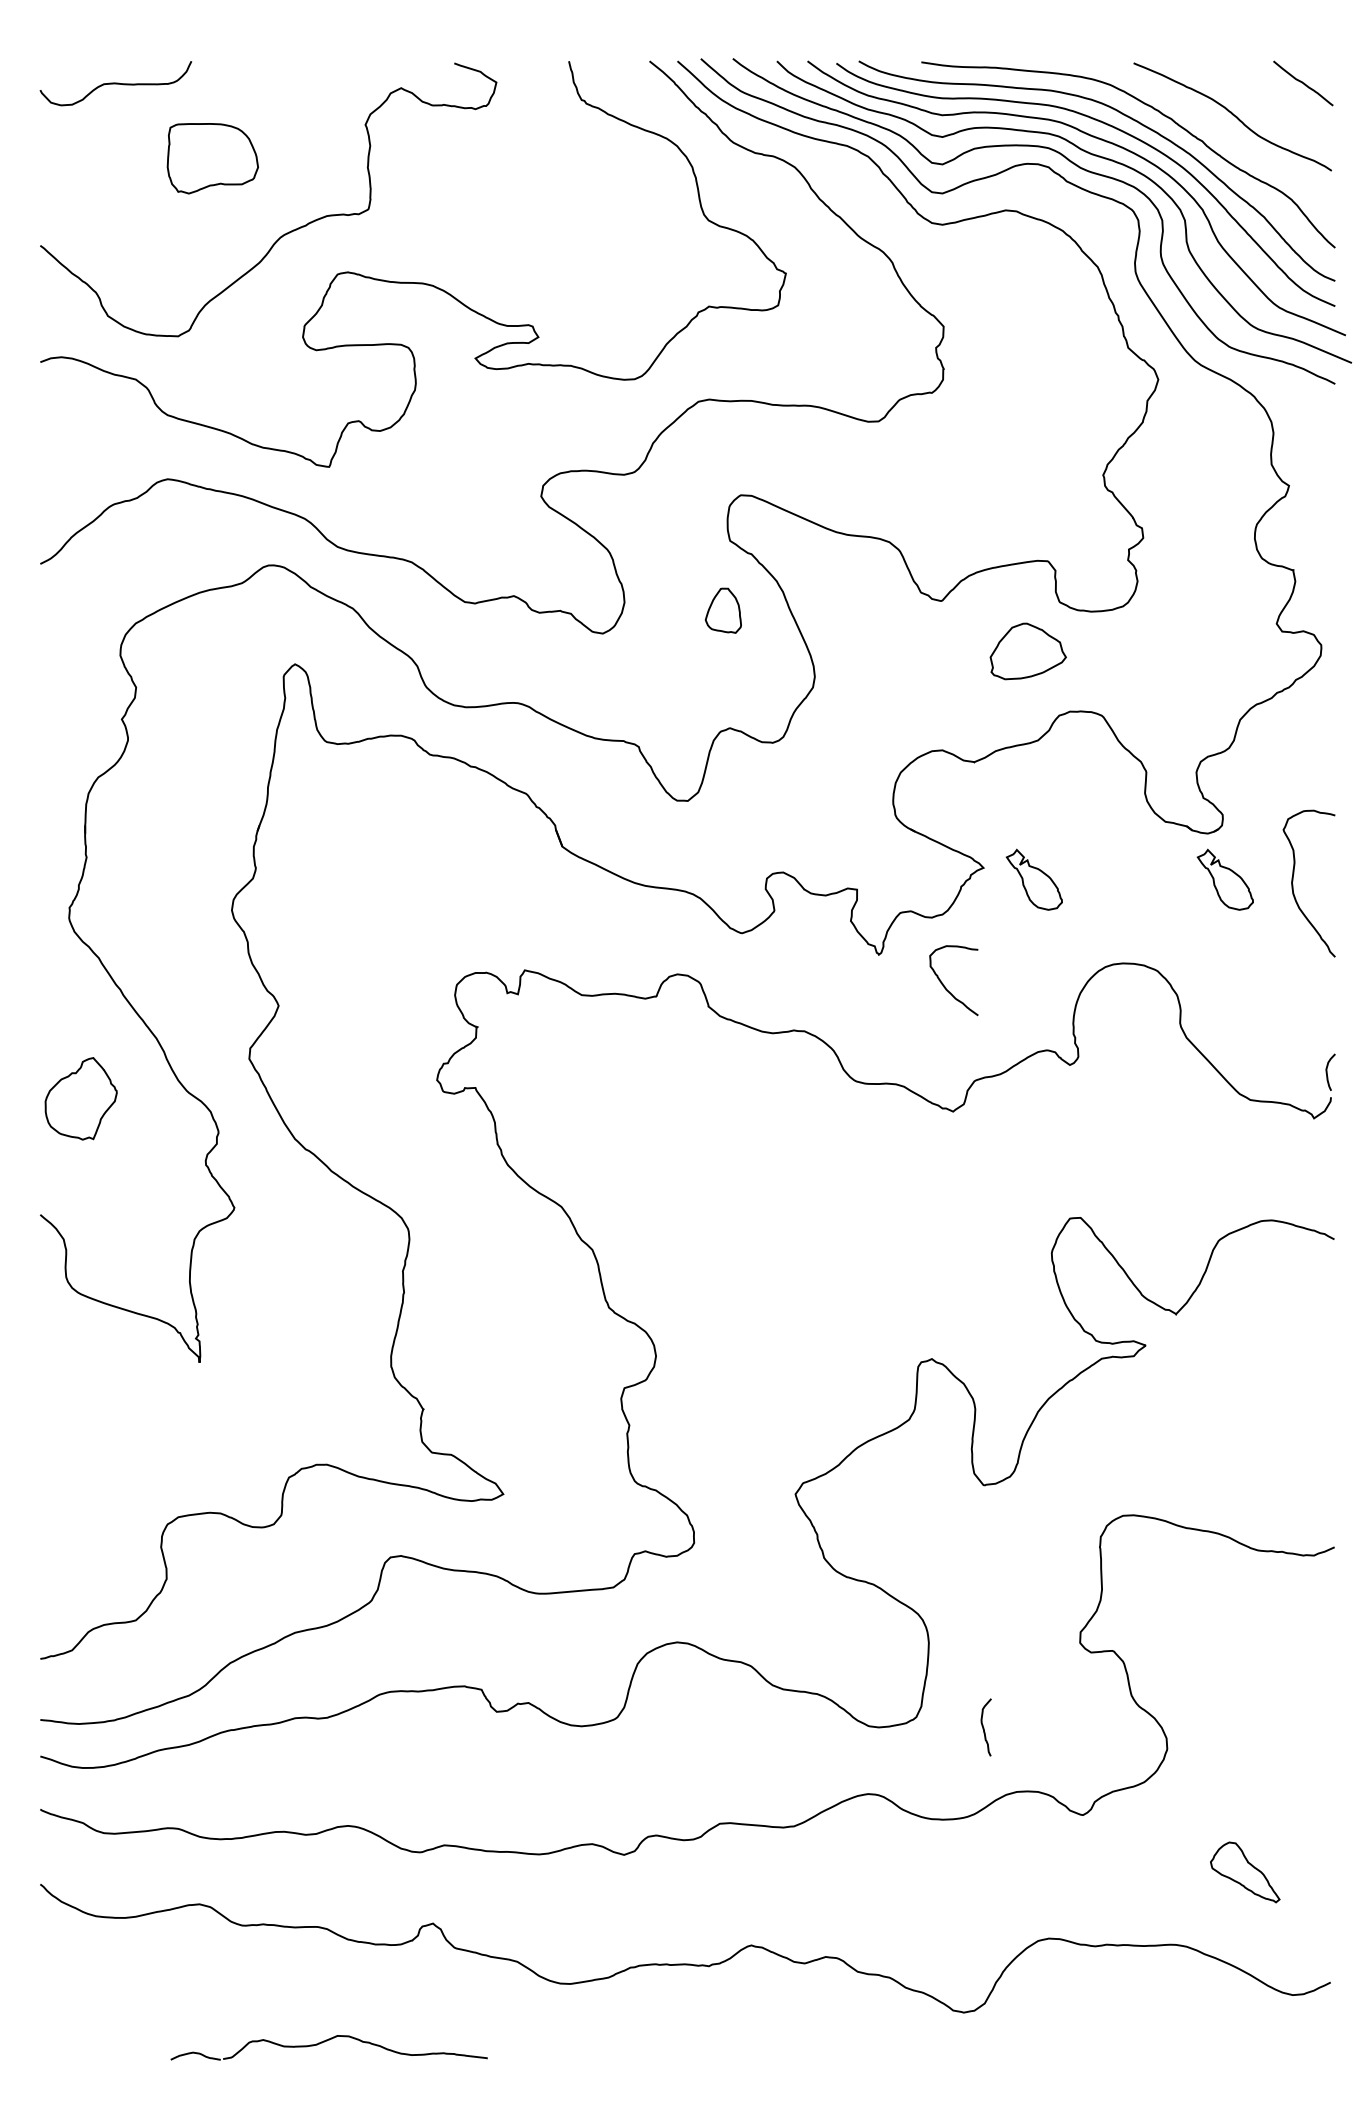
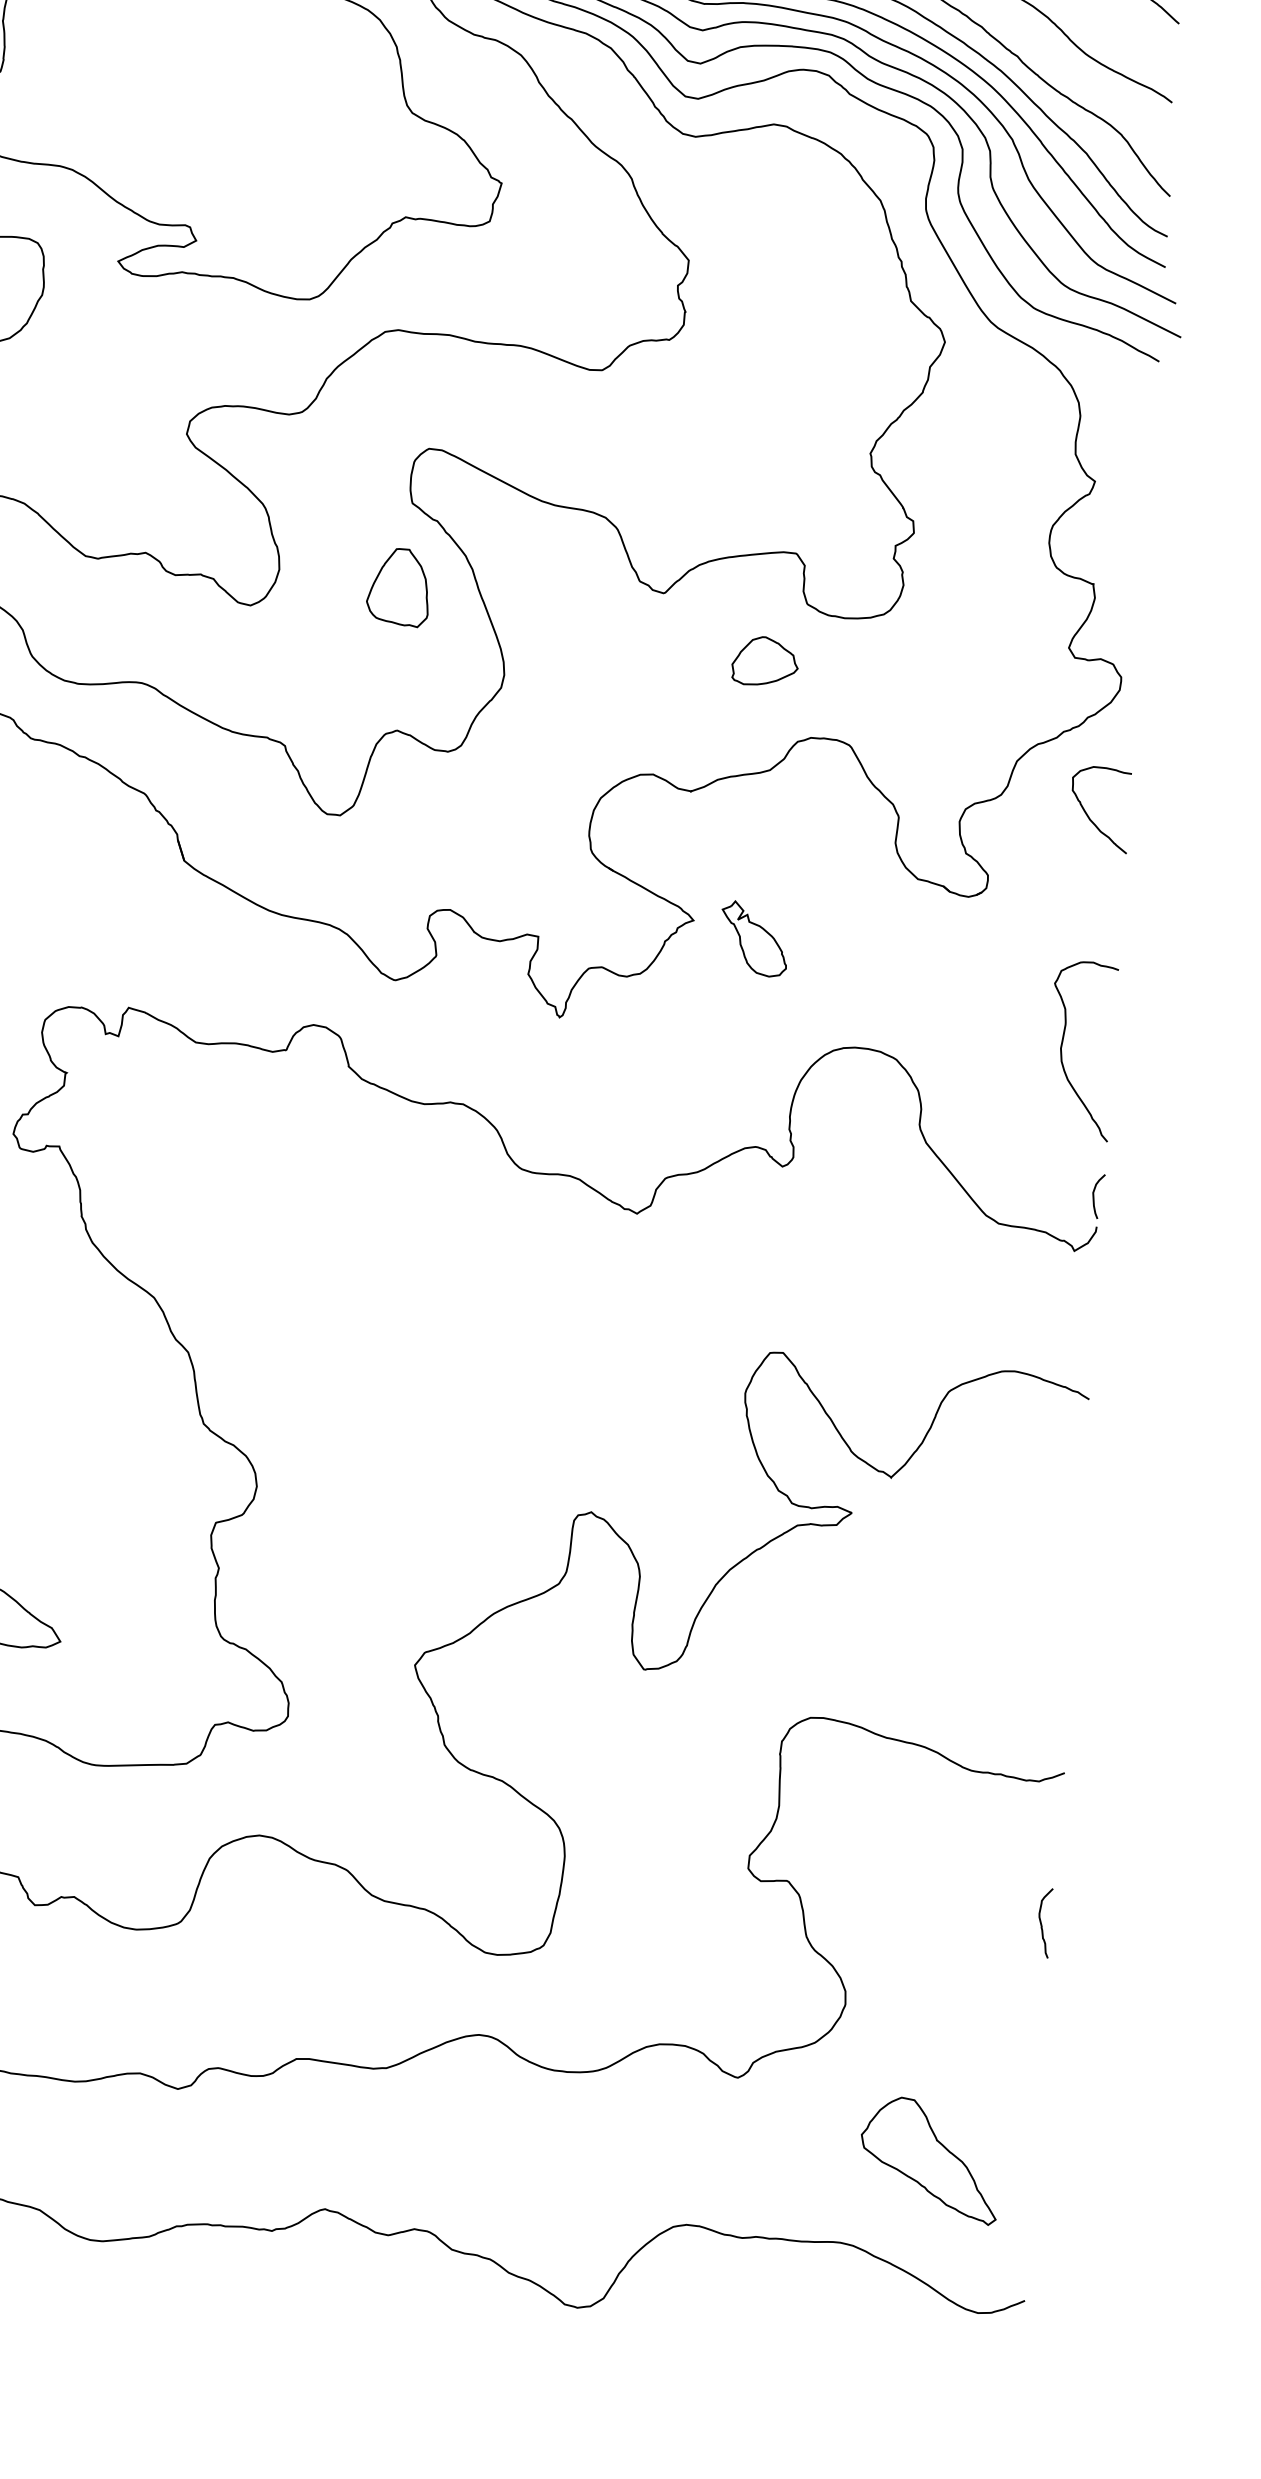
part: (723, 610) -> (398, 587), size x1.43
part: (1028, 651) -> (765, 661), size x0.71
part: (1224, 879) -> (984, 953), removed
curve: (1293, 884) -> (1062, 1050), moved
curve: (946, 987) -> (1090, 817), moved
curve: (984, 1727) -> (1042, 1922), moved
part: (1245, 1872) -> (930, 2160), size x1.67

